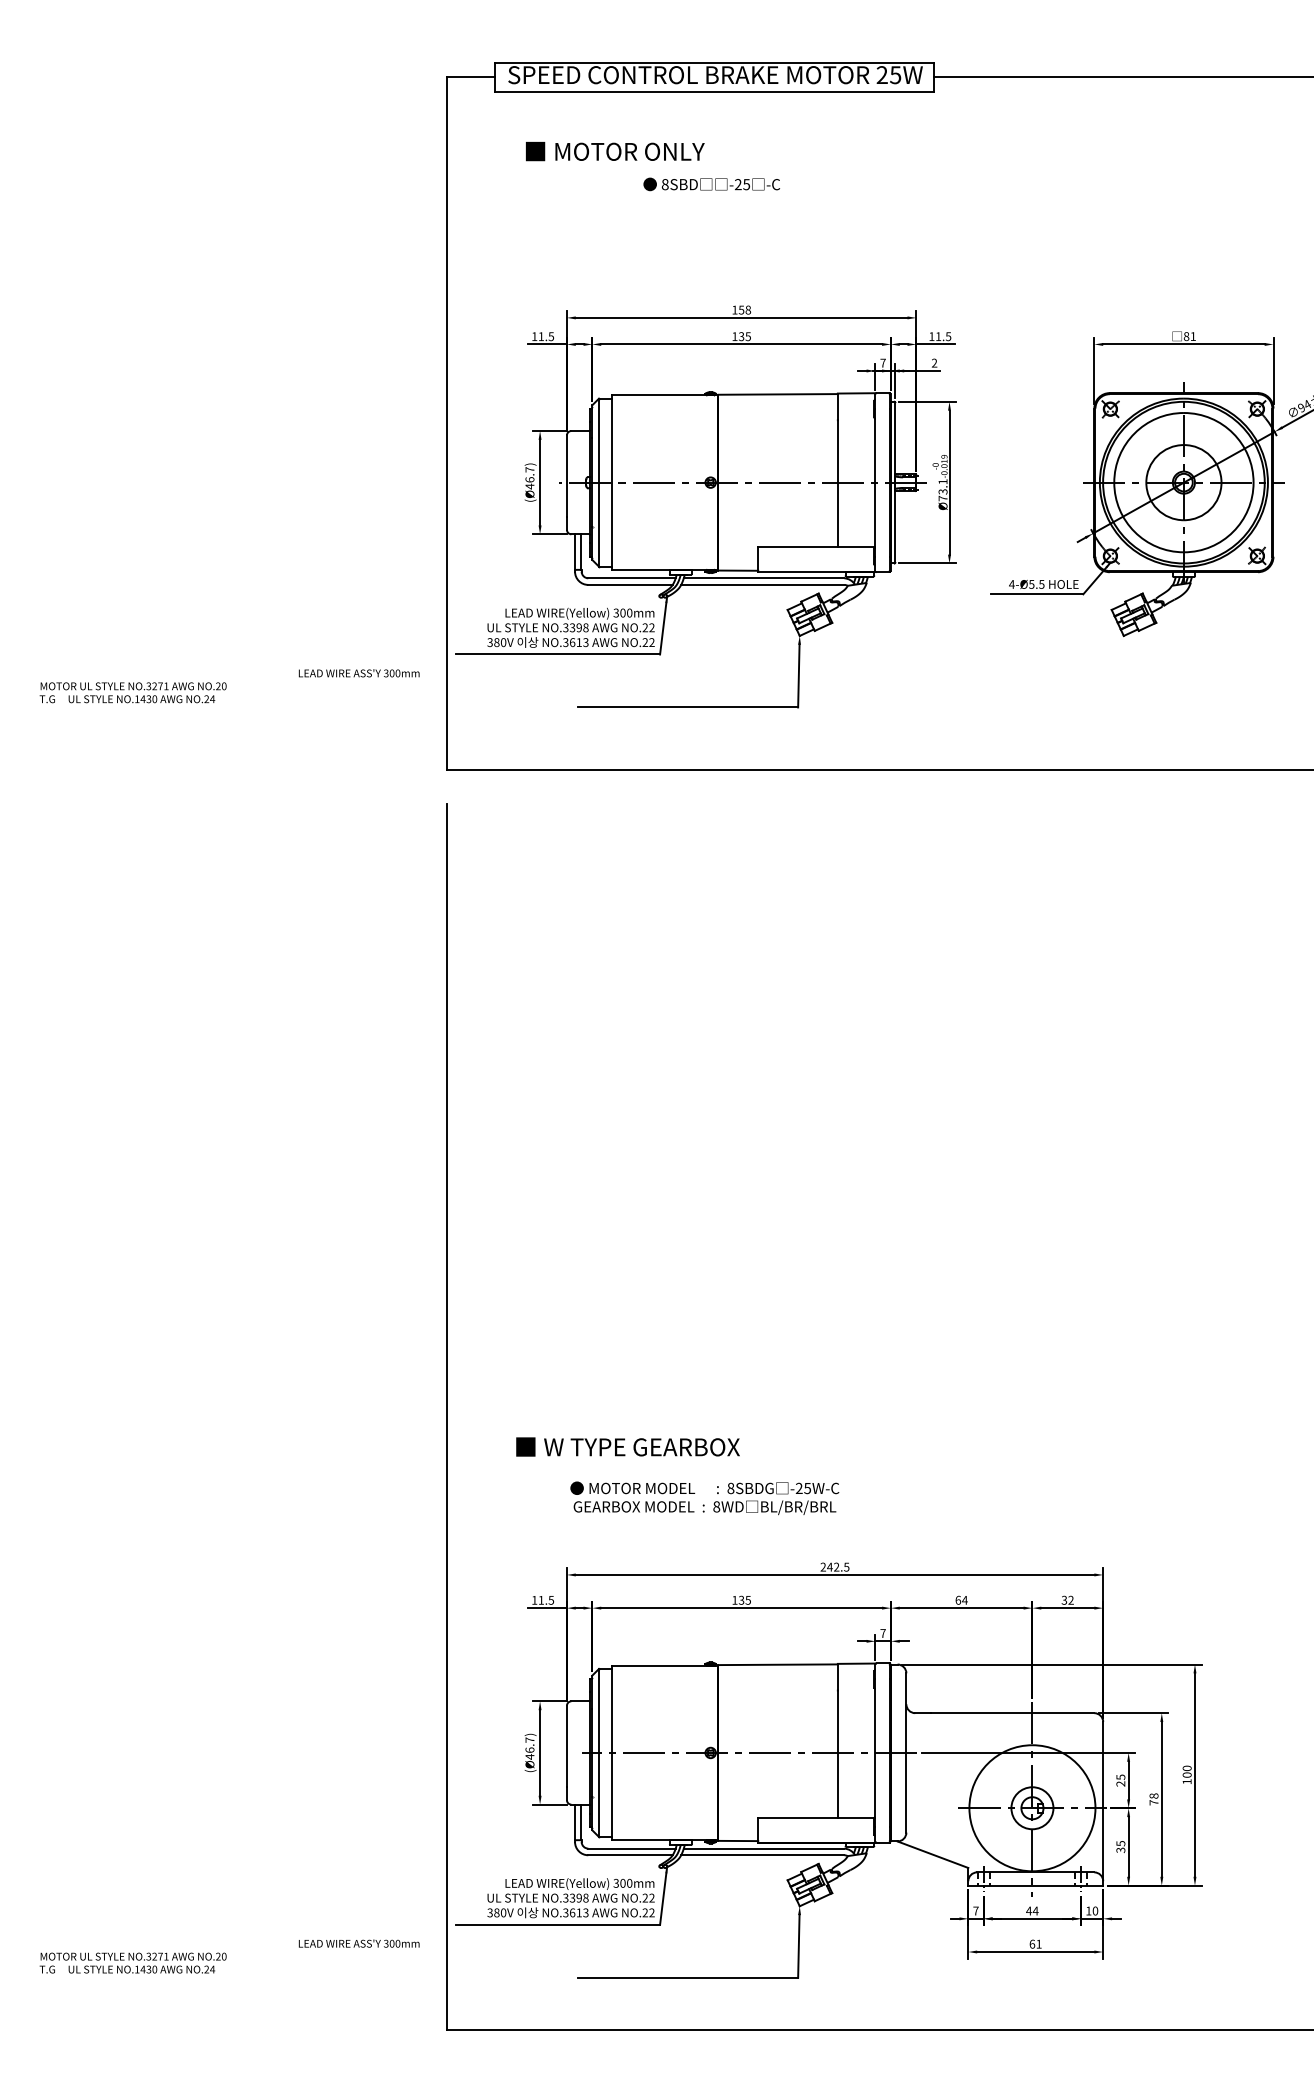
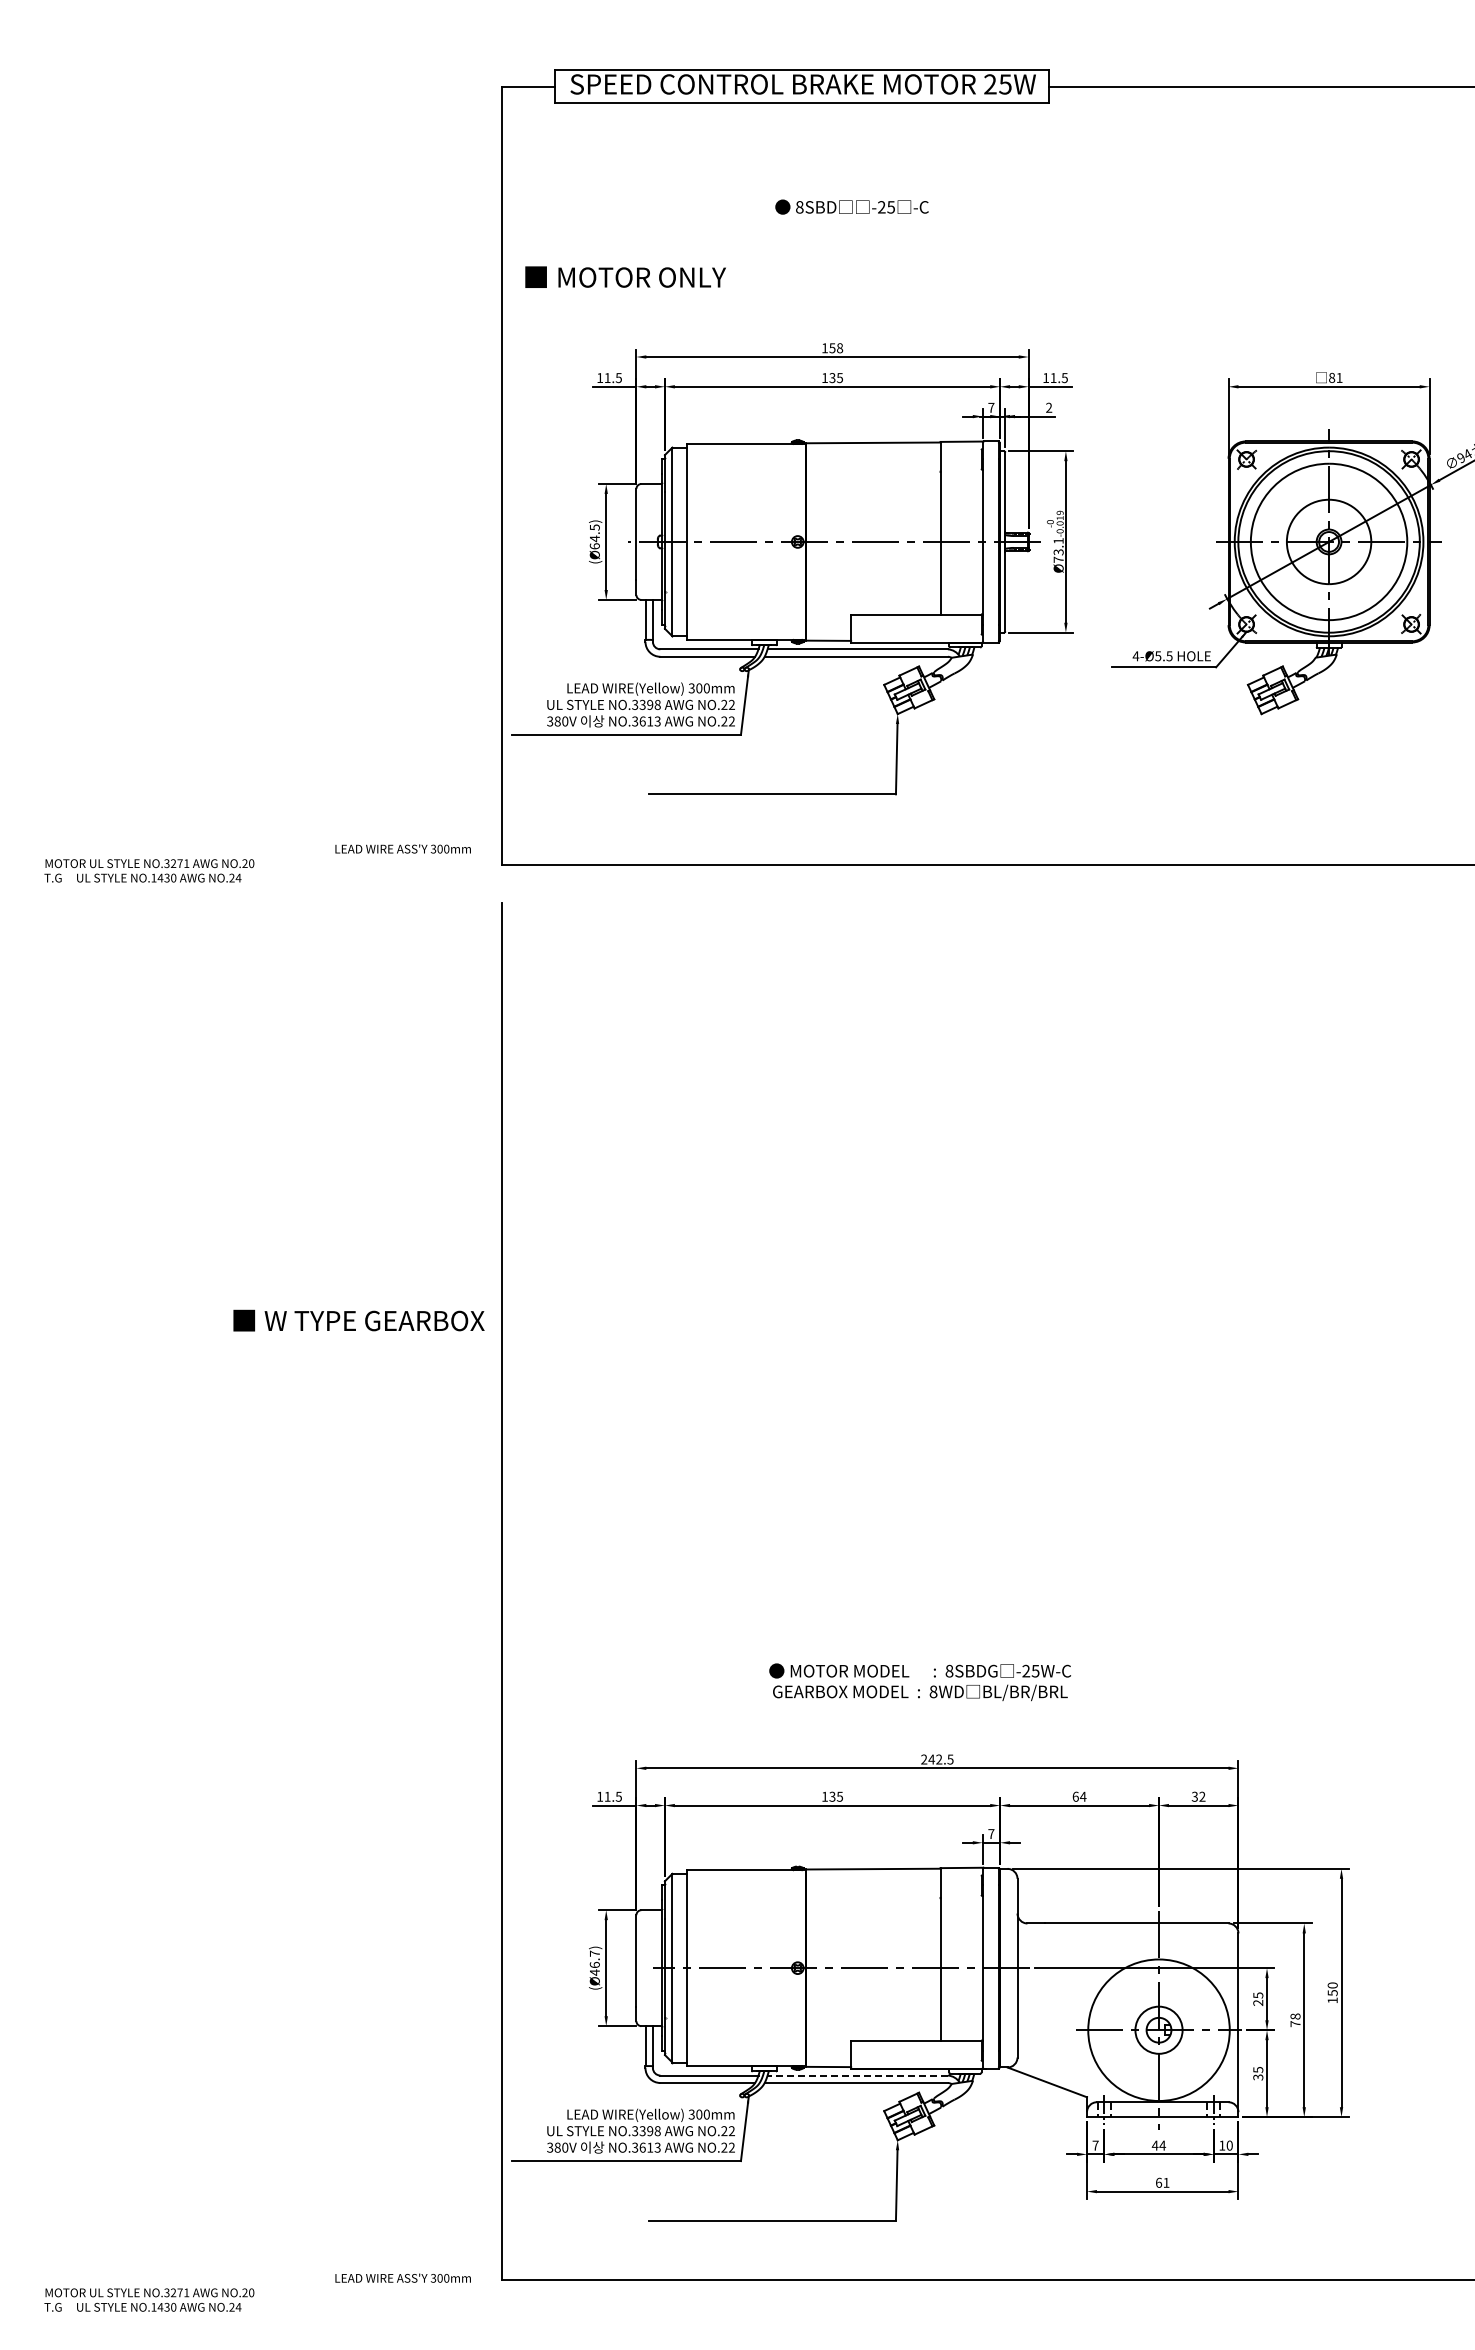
text: (615, 150) -> (625, 276), moved
text: (711, 183) -> (851, 206), moved
text: (529, 477) -> (594, 536), (Ø46.7) -> (Ø64.5)
text: (229, 686) -> (257, 863), moved
text: (627, 1446) -> (358, 1320), moved
text: (704, 1498) -> (919, 1682), moved
text: (1186, 1775) -> (1332, 1993), 100 -> 150
line: (763, 1848) -> (857, 2075), solid -> dashed
text: (229, 1956) -> (257, 2292), moved

